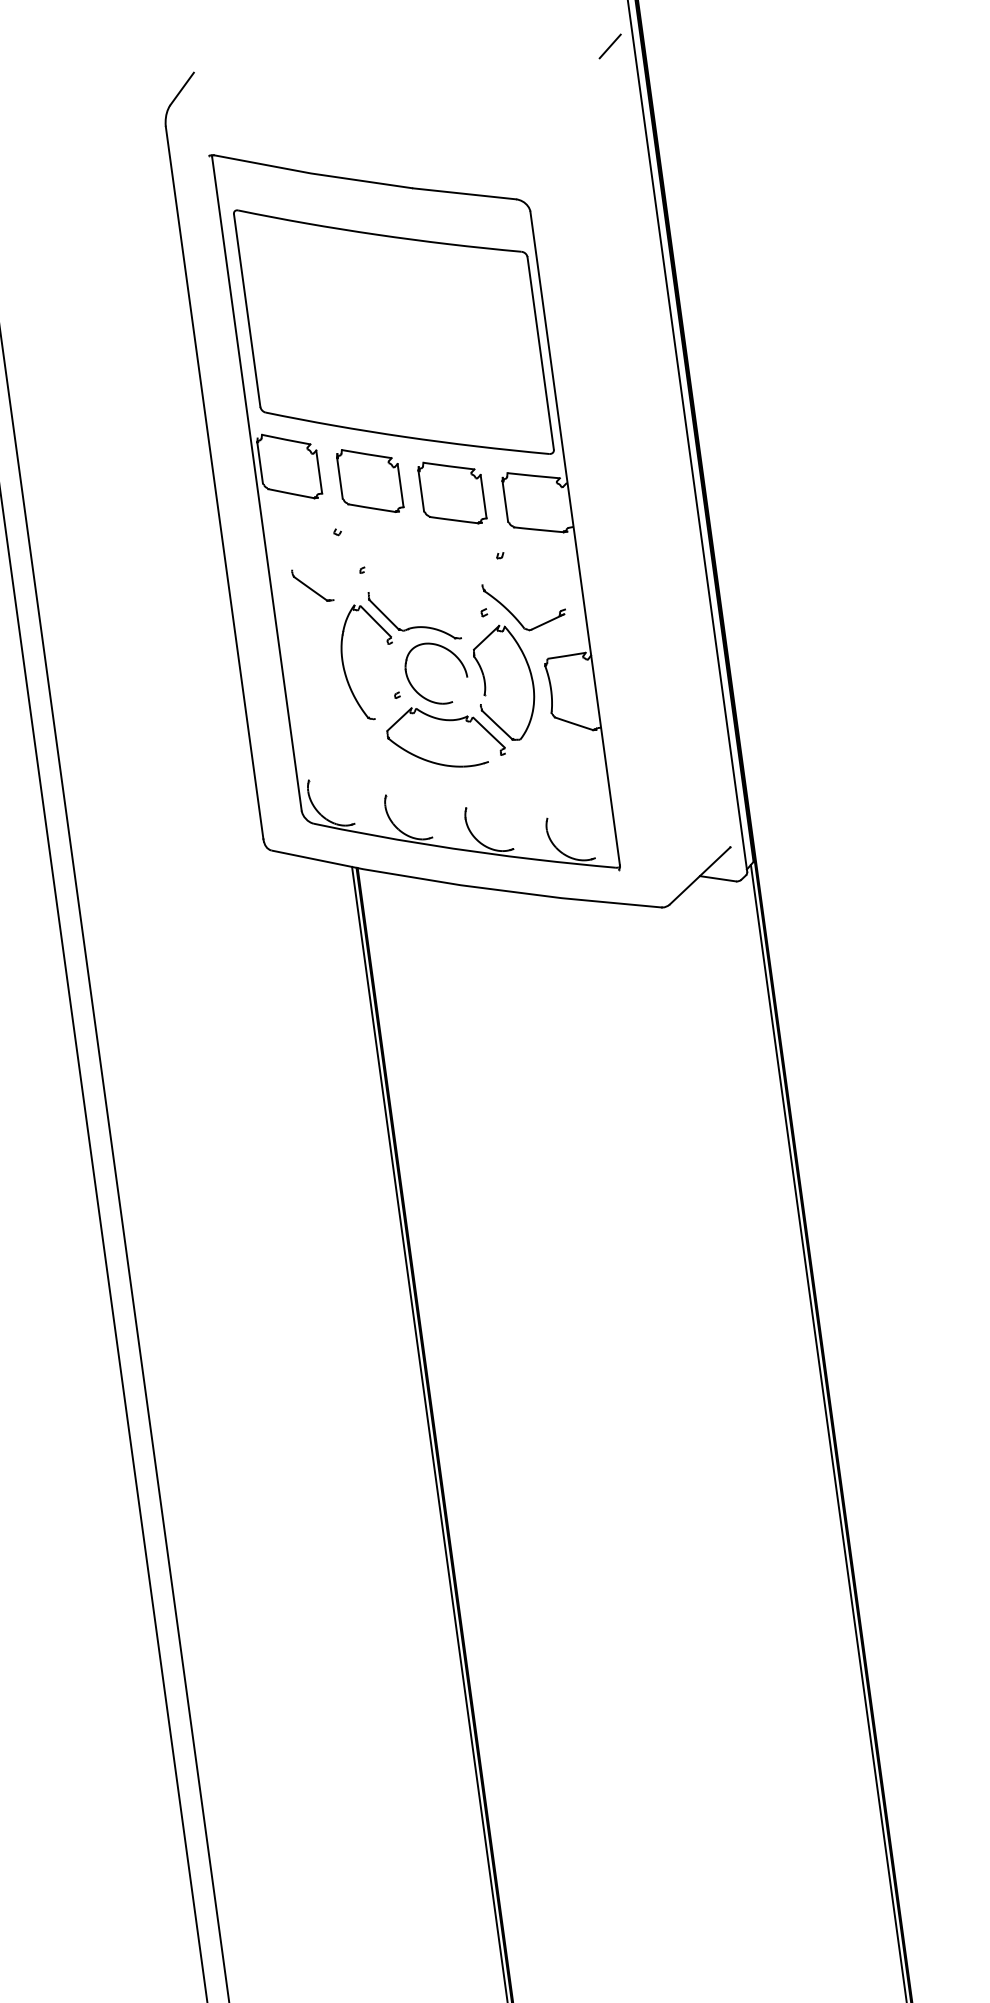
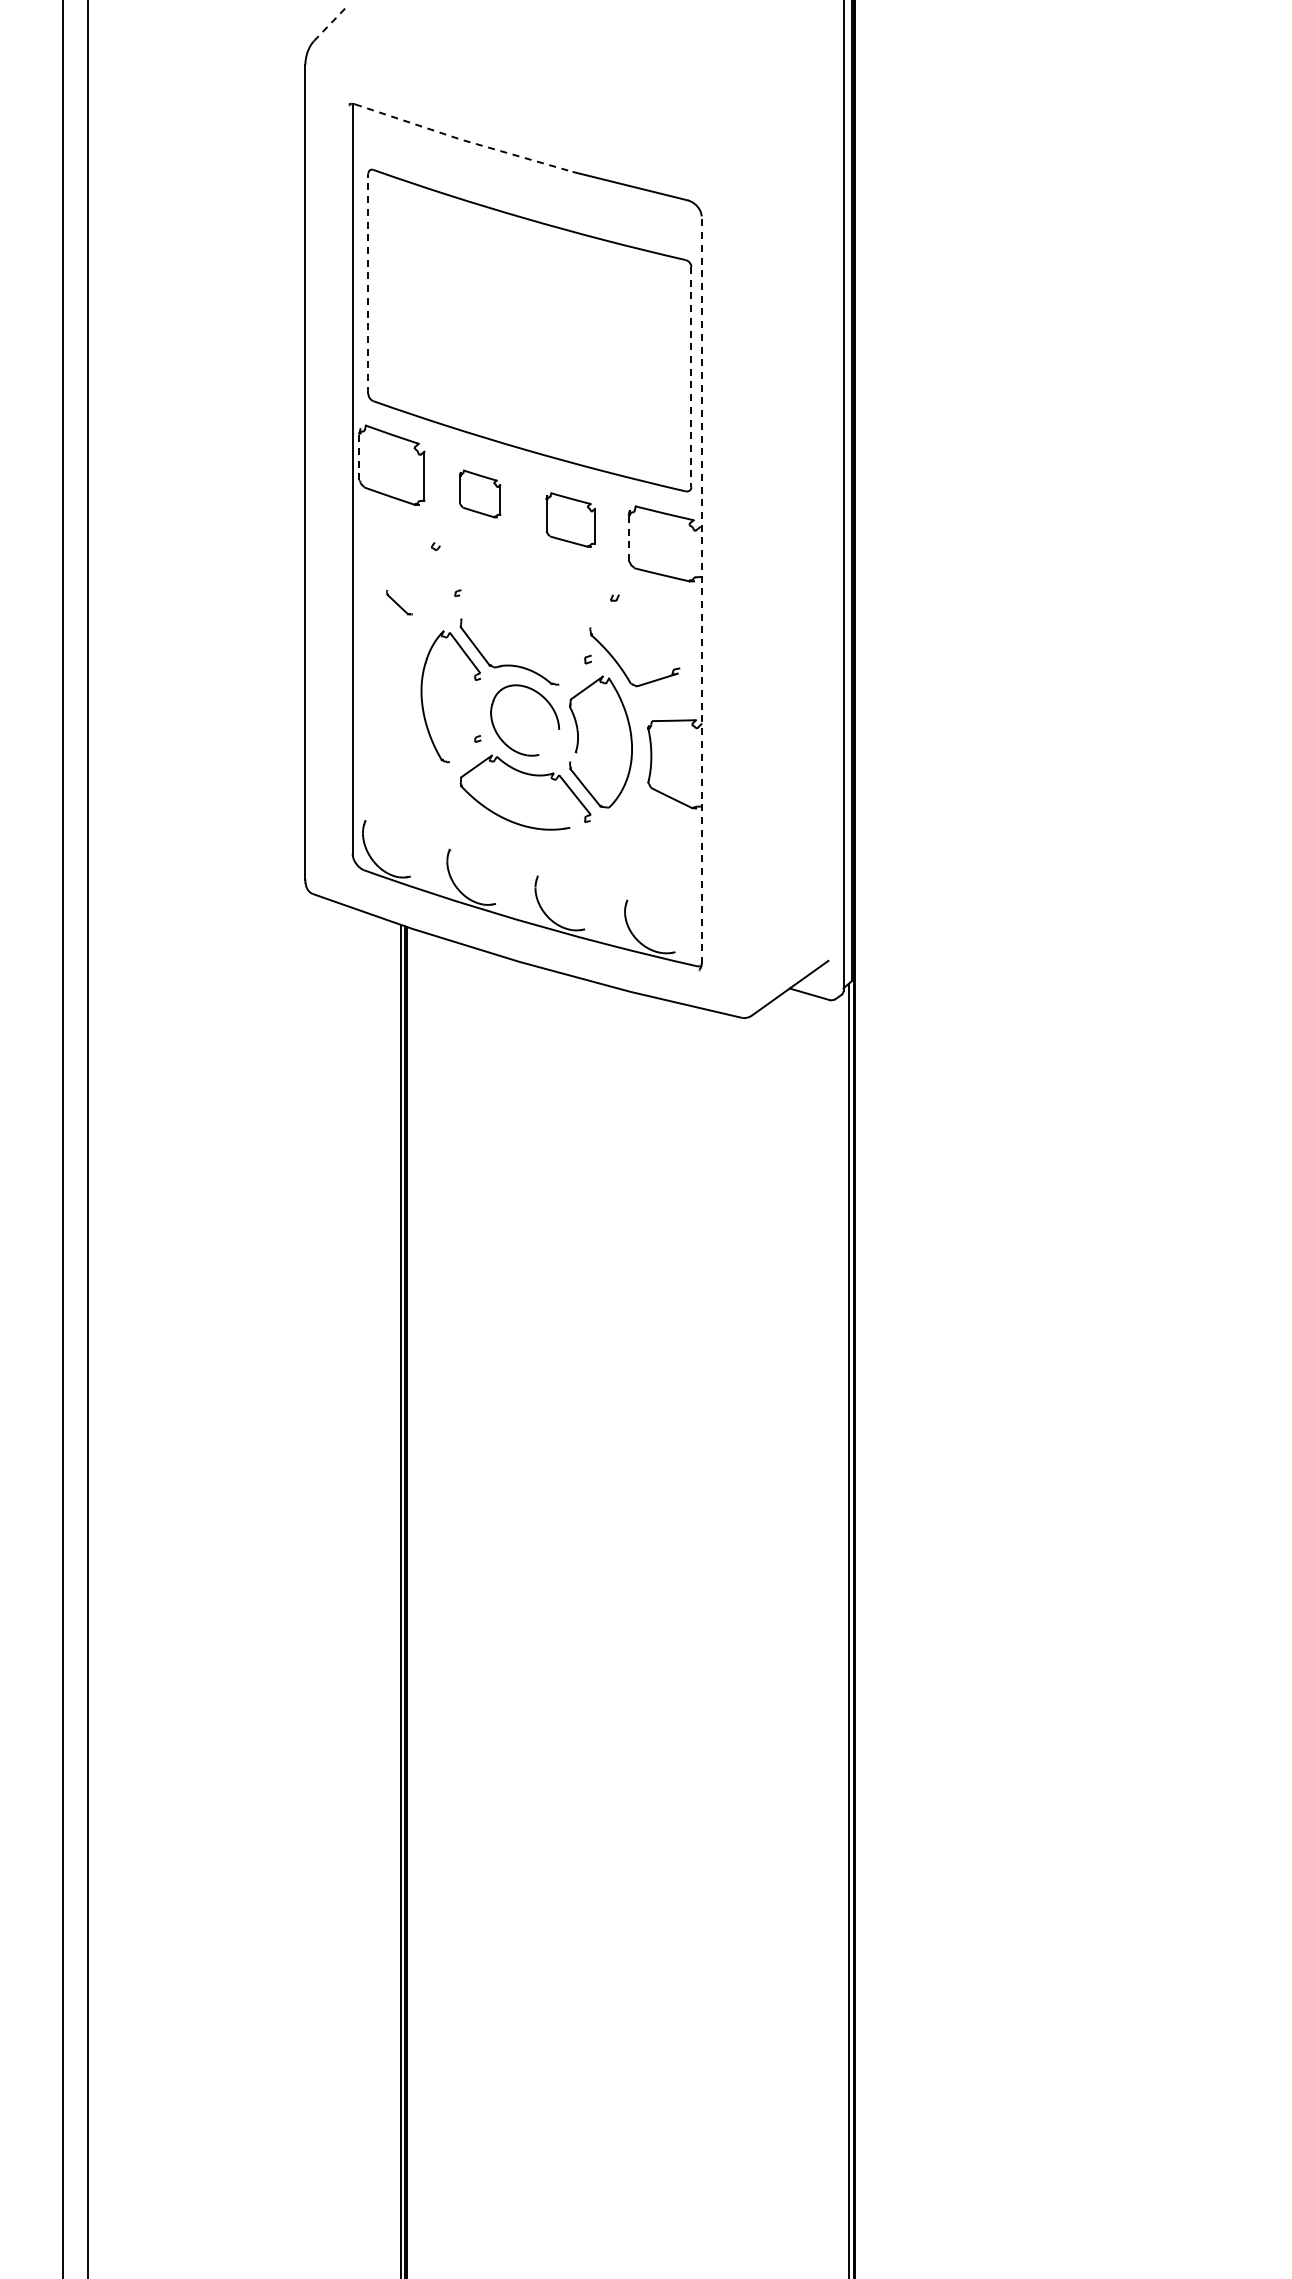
line: (610, 45) -> (816, 42), removed
line: (182, 89) -> (329, 25), solid -> dashed
line: (313, 173) -> (463, 140), solid -> dashed
line: (247, 310) -> (368, 283), solid -> dashed
line: (540, 353) -> (691, 377), solid -> dashed
line: (260, 462) -> (359, 456), solid -> dashed
part: (369, 480) -> (479, 493), size x0.6
part: (452, 492) -> (570, 519), size x0.7
line: (504, 501) -> (628, 537), solid -> dashed
line: (575, 538) -> (701, 590), solid -> dashed
part: (312, 585) -> (399, 602), size x0.6

